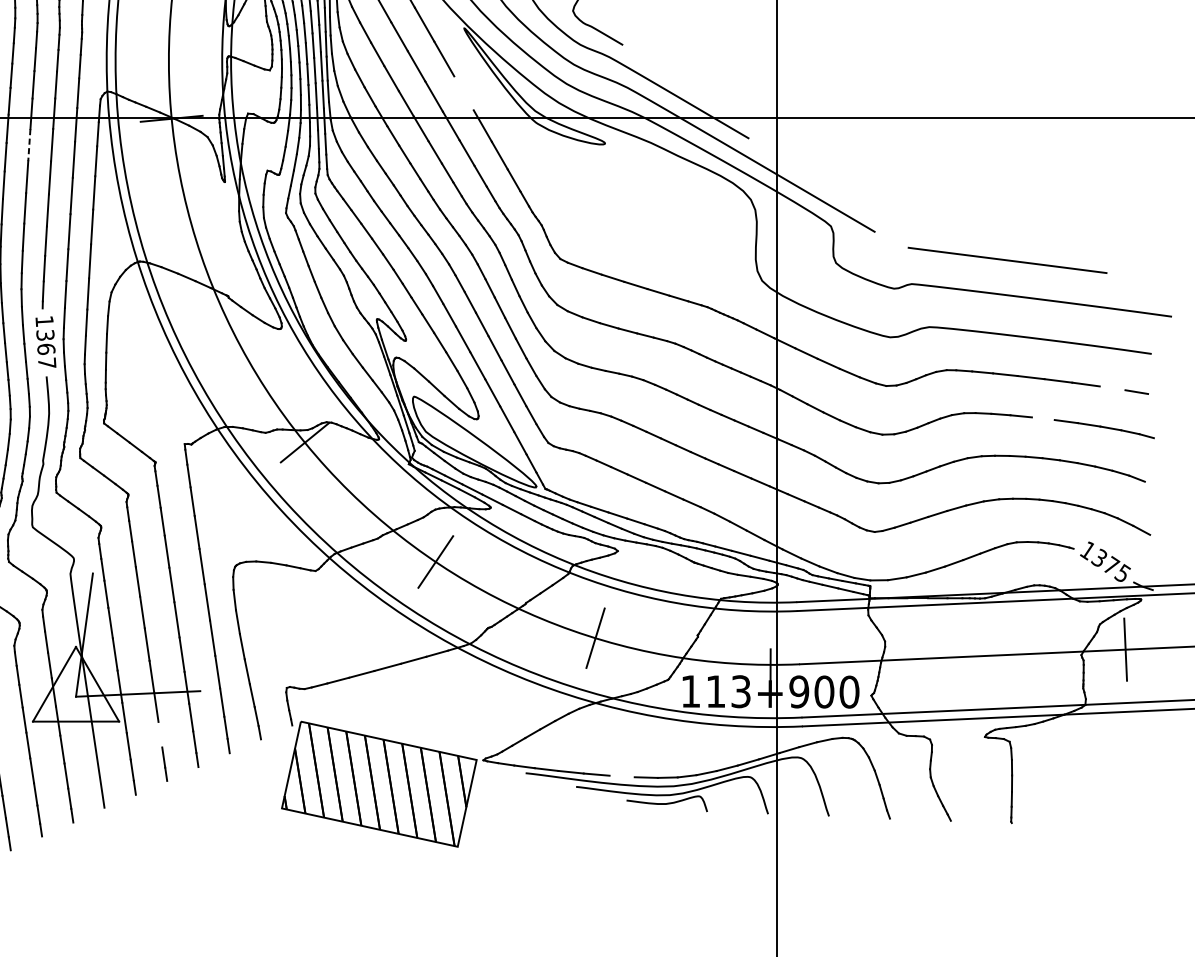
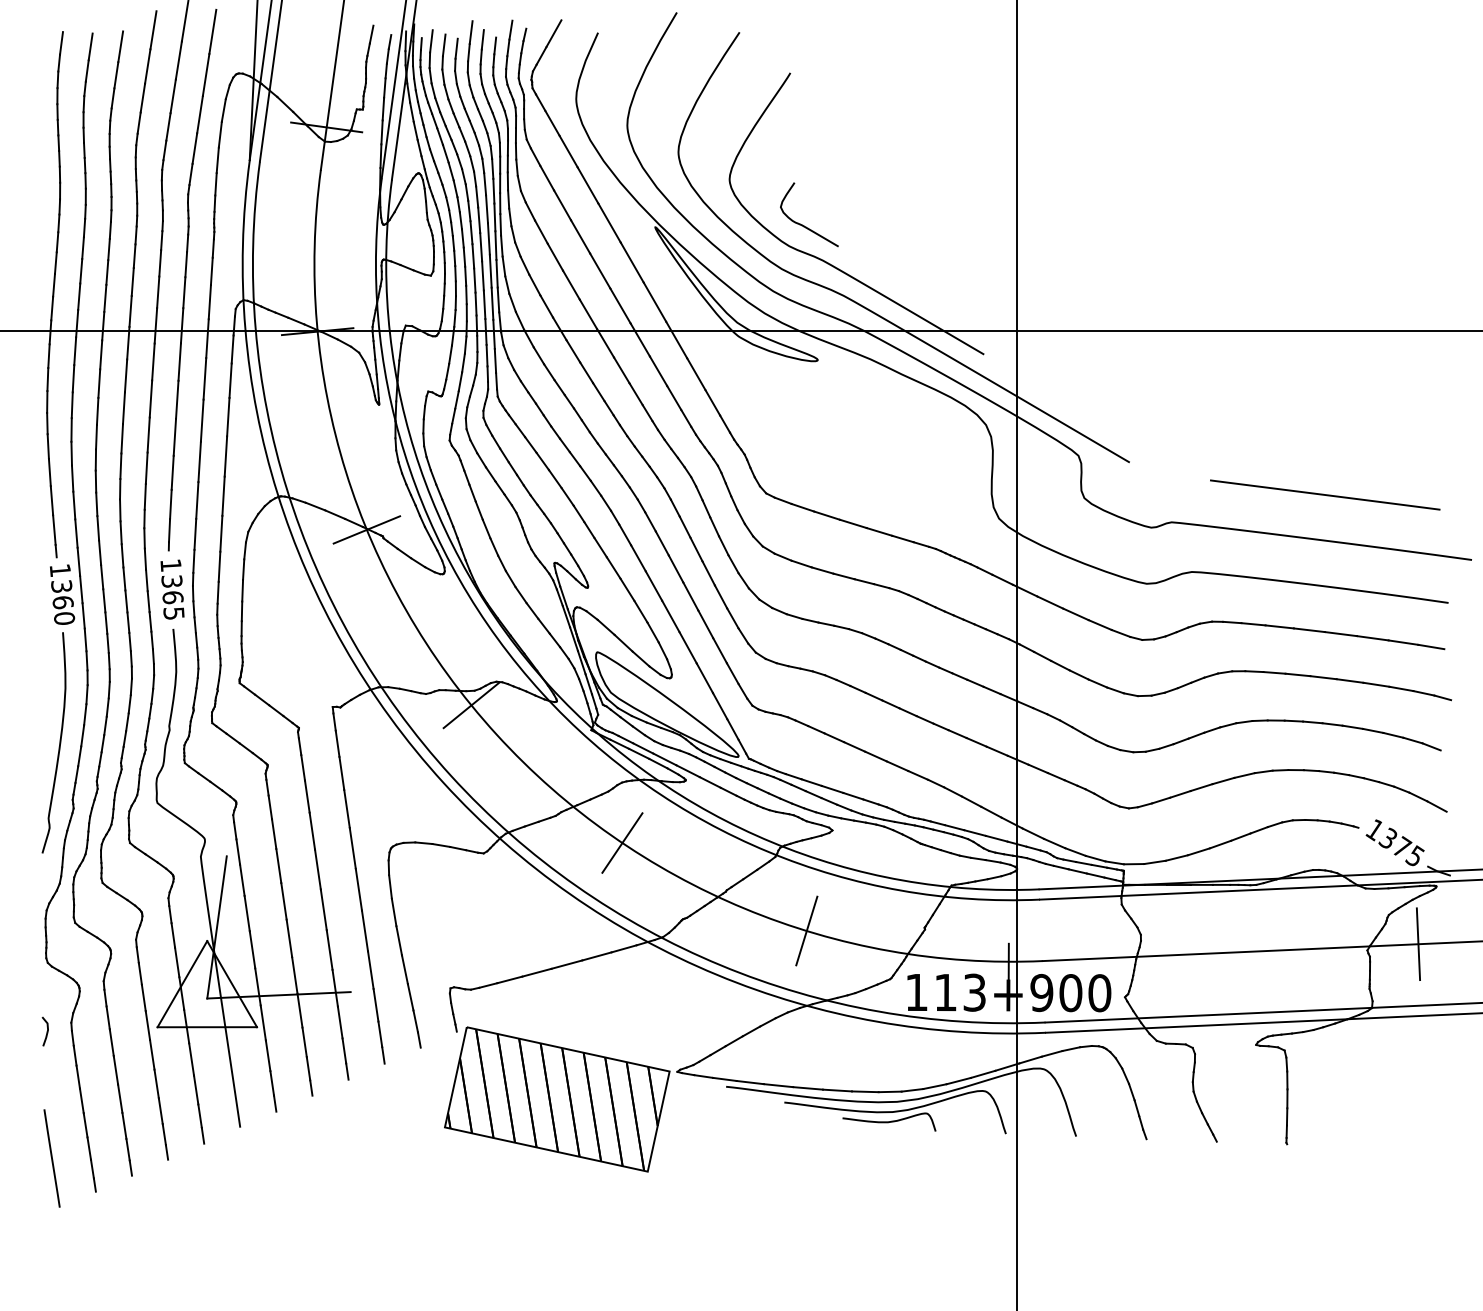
line: (463, 92) -> (654, 301), added
line: (29, 145) -> (153, 362), dashed -> solid
line: (1007, 259) -> (1325, 494), moved
line: (214, 290) -> (366, 529), added
text: (46, 363) -> (173, 613), 1367 -> 1365
line: (1112, 388) -> (1403, 642), added
line: (1043, 418) -> (1323, 677), added
line: (160, 734) -> (304, 1042), added
line: (621, 776) -> (836, 1090), added

